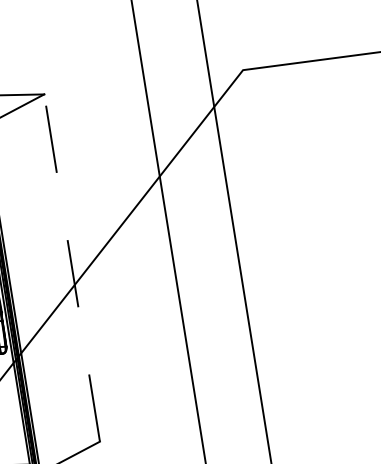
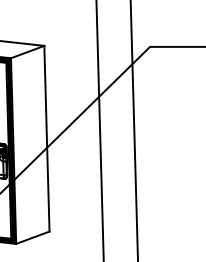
line: (71, 267) -> (46, 138), dashed -> solid

